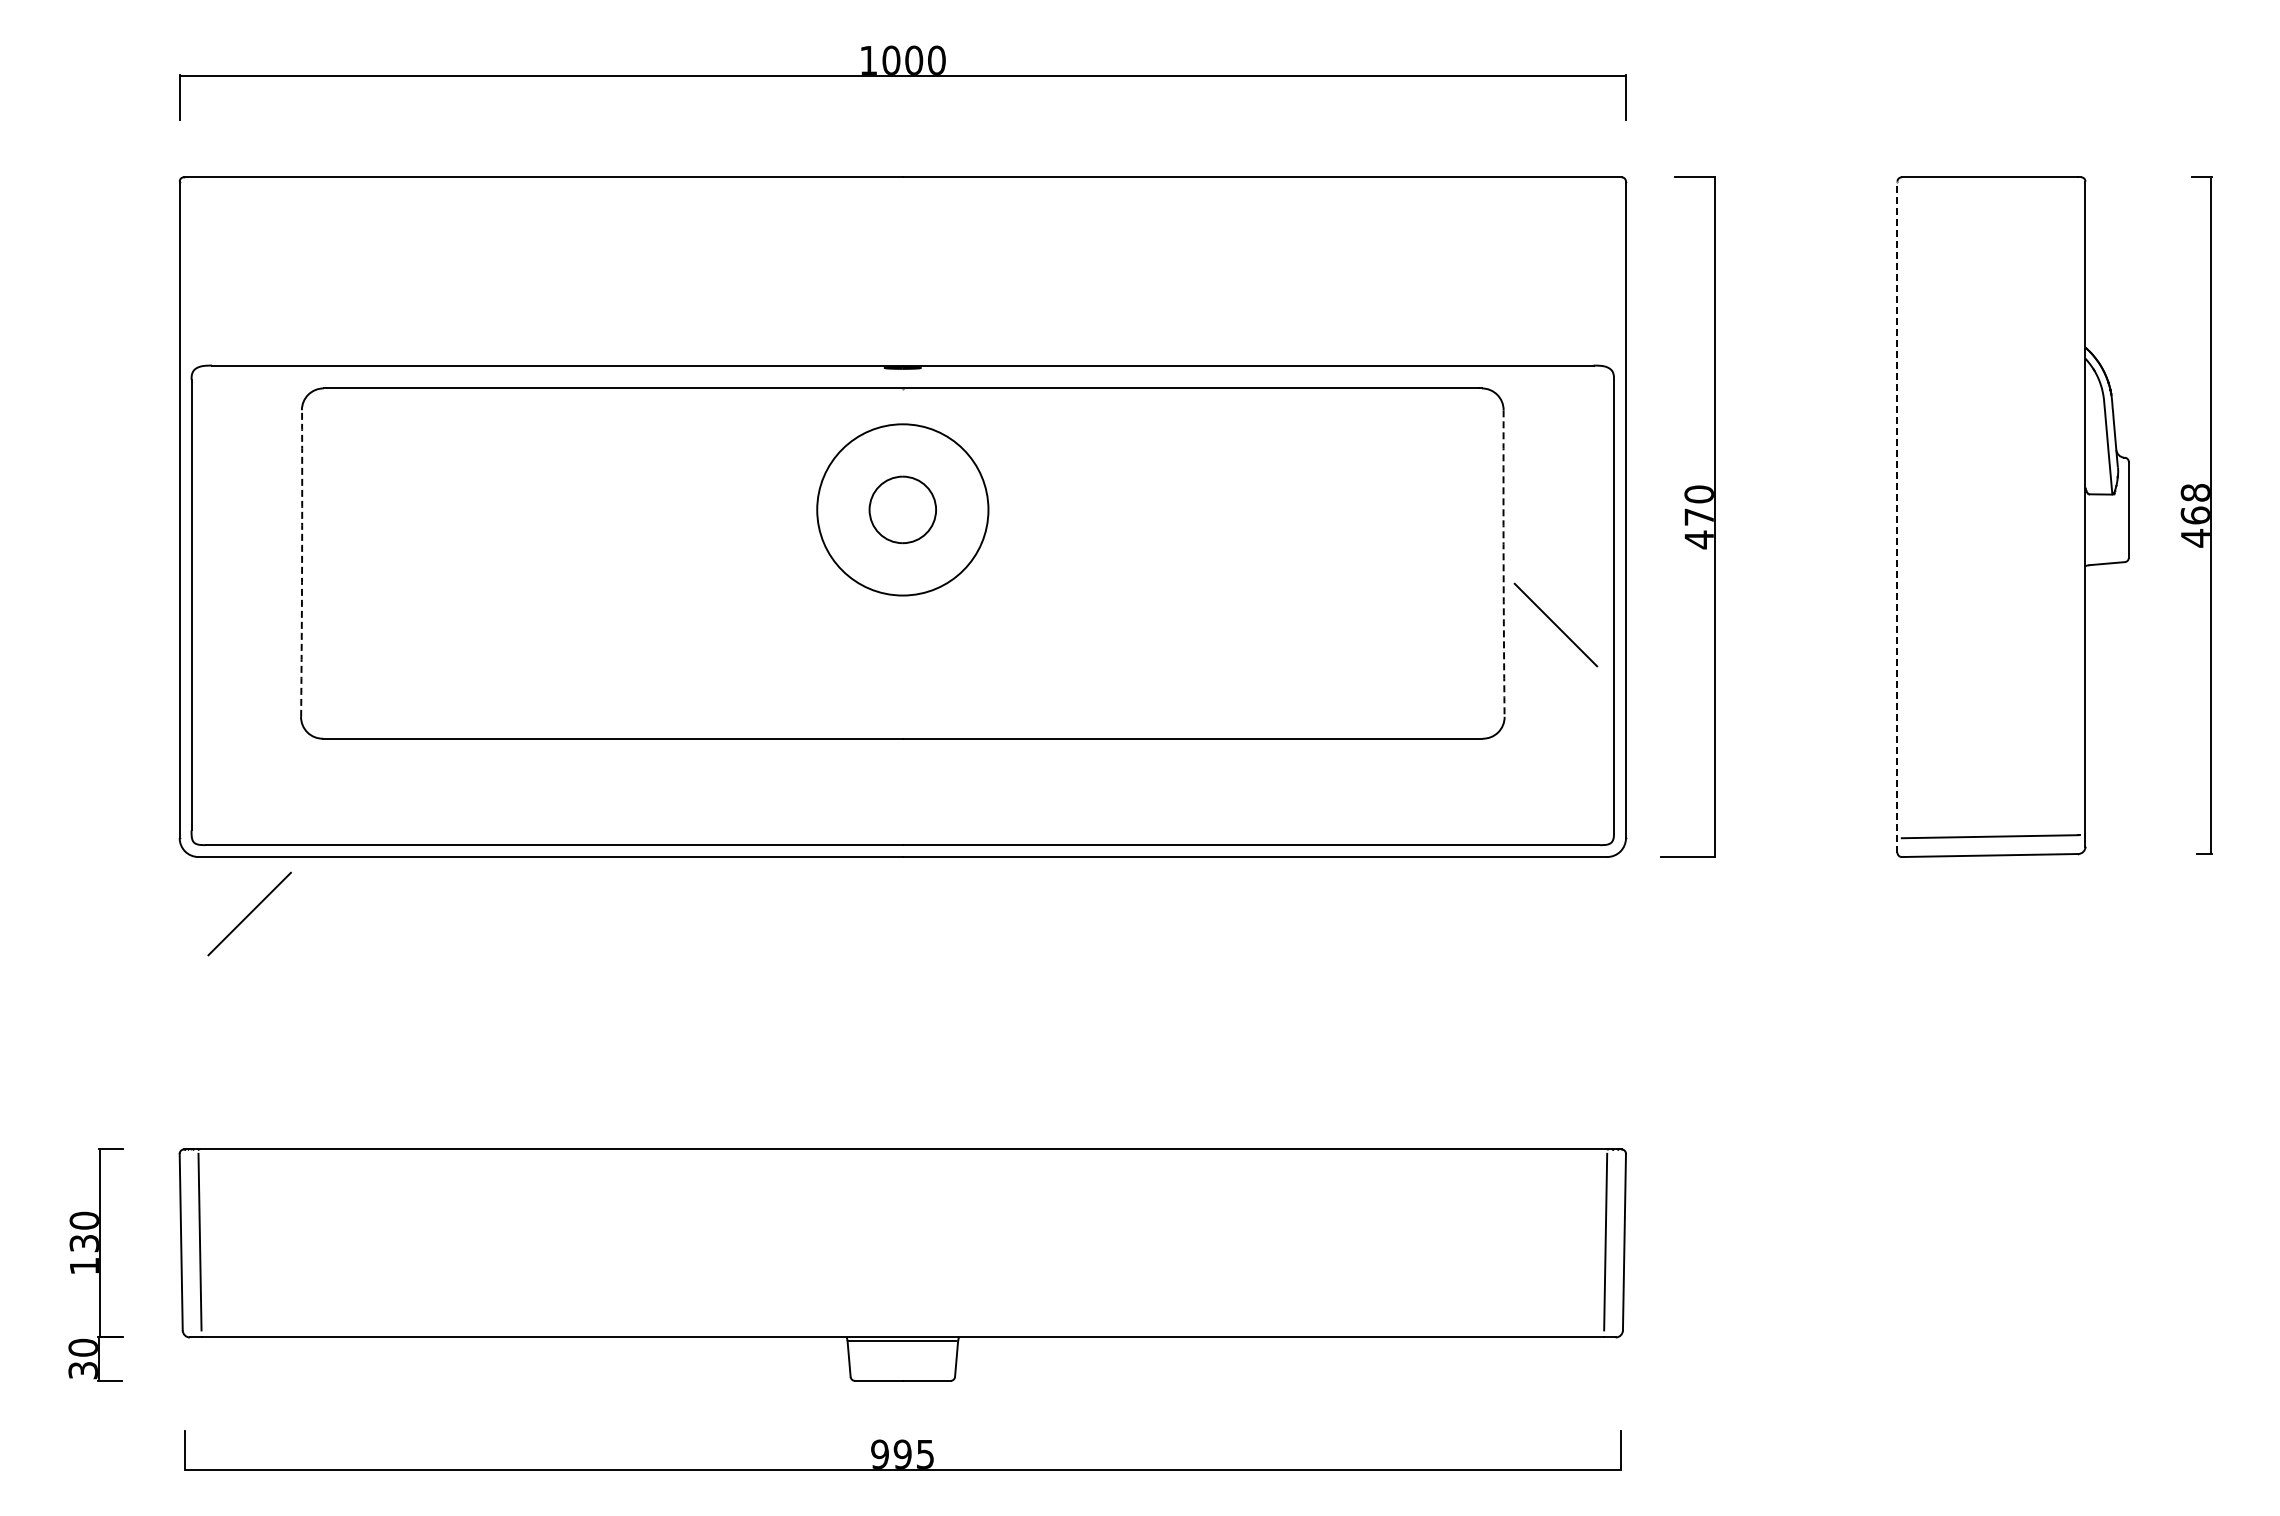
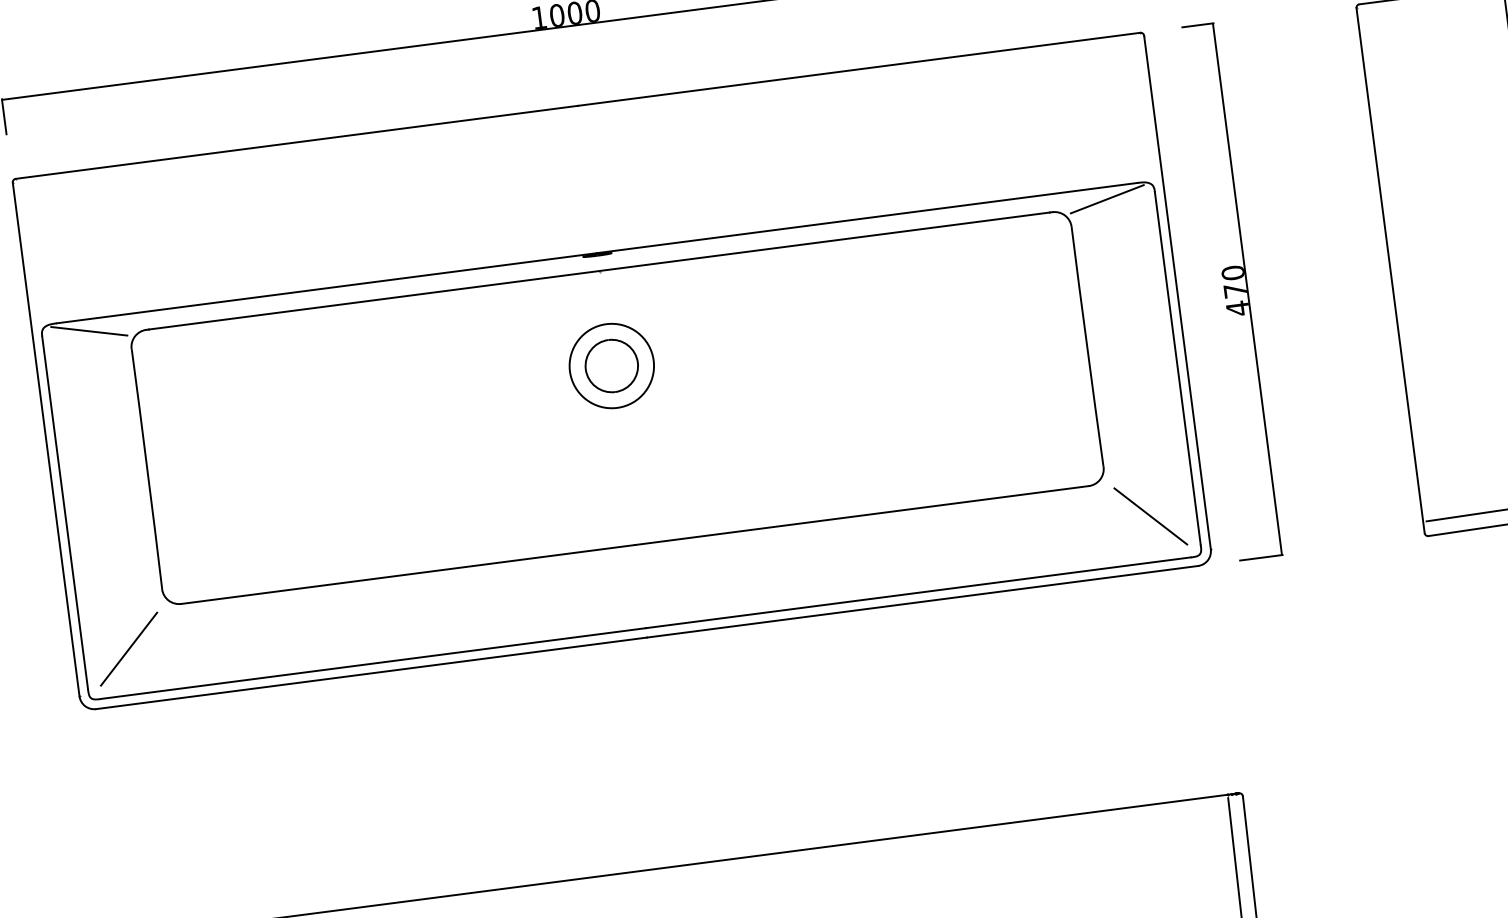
line: (251, 380) -> (89, 330), added
line: (1552, 380) -> (1106, 198), added
circle: (902, 509) -> (611, 365), size x0.62
line: (1897, 517) -> (1390, 270), dashed -> solid
arc: (302, 563) -> (147, 468), dashed -> solid
arc: (1503, 563) -> (1087, 346), dashed -> solid
line: (1555, 624) -> (1150, 516), moved
line: (249, 913) -> (128, 648), moved

